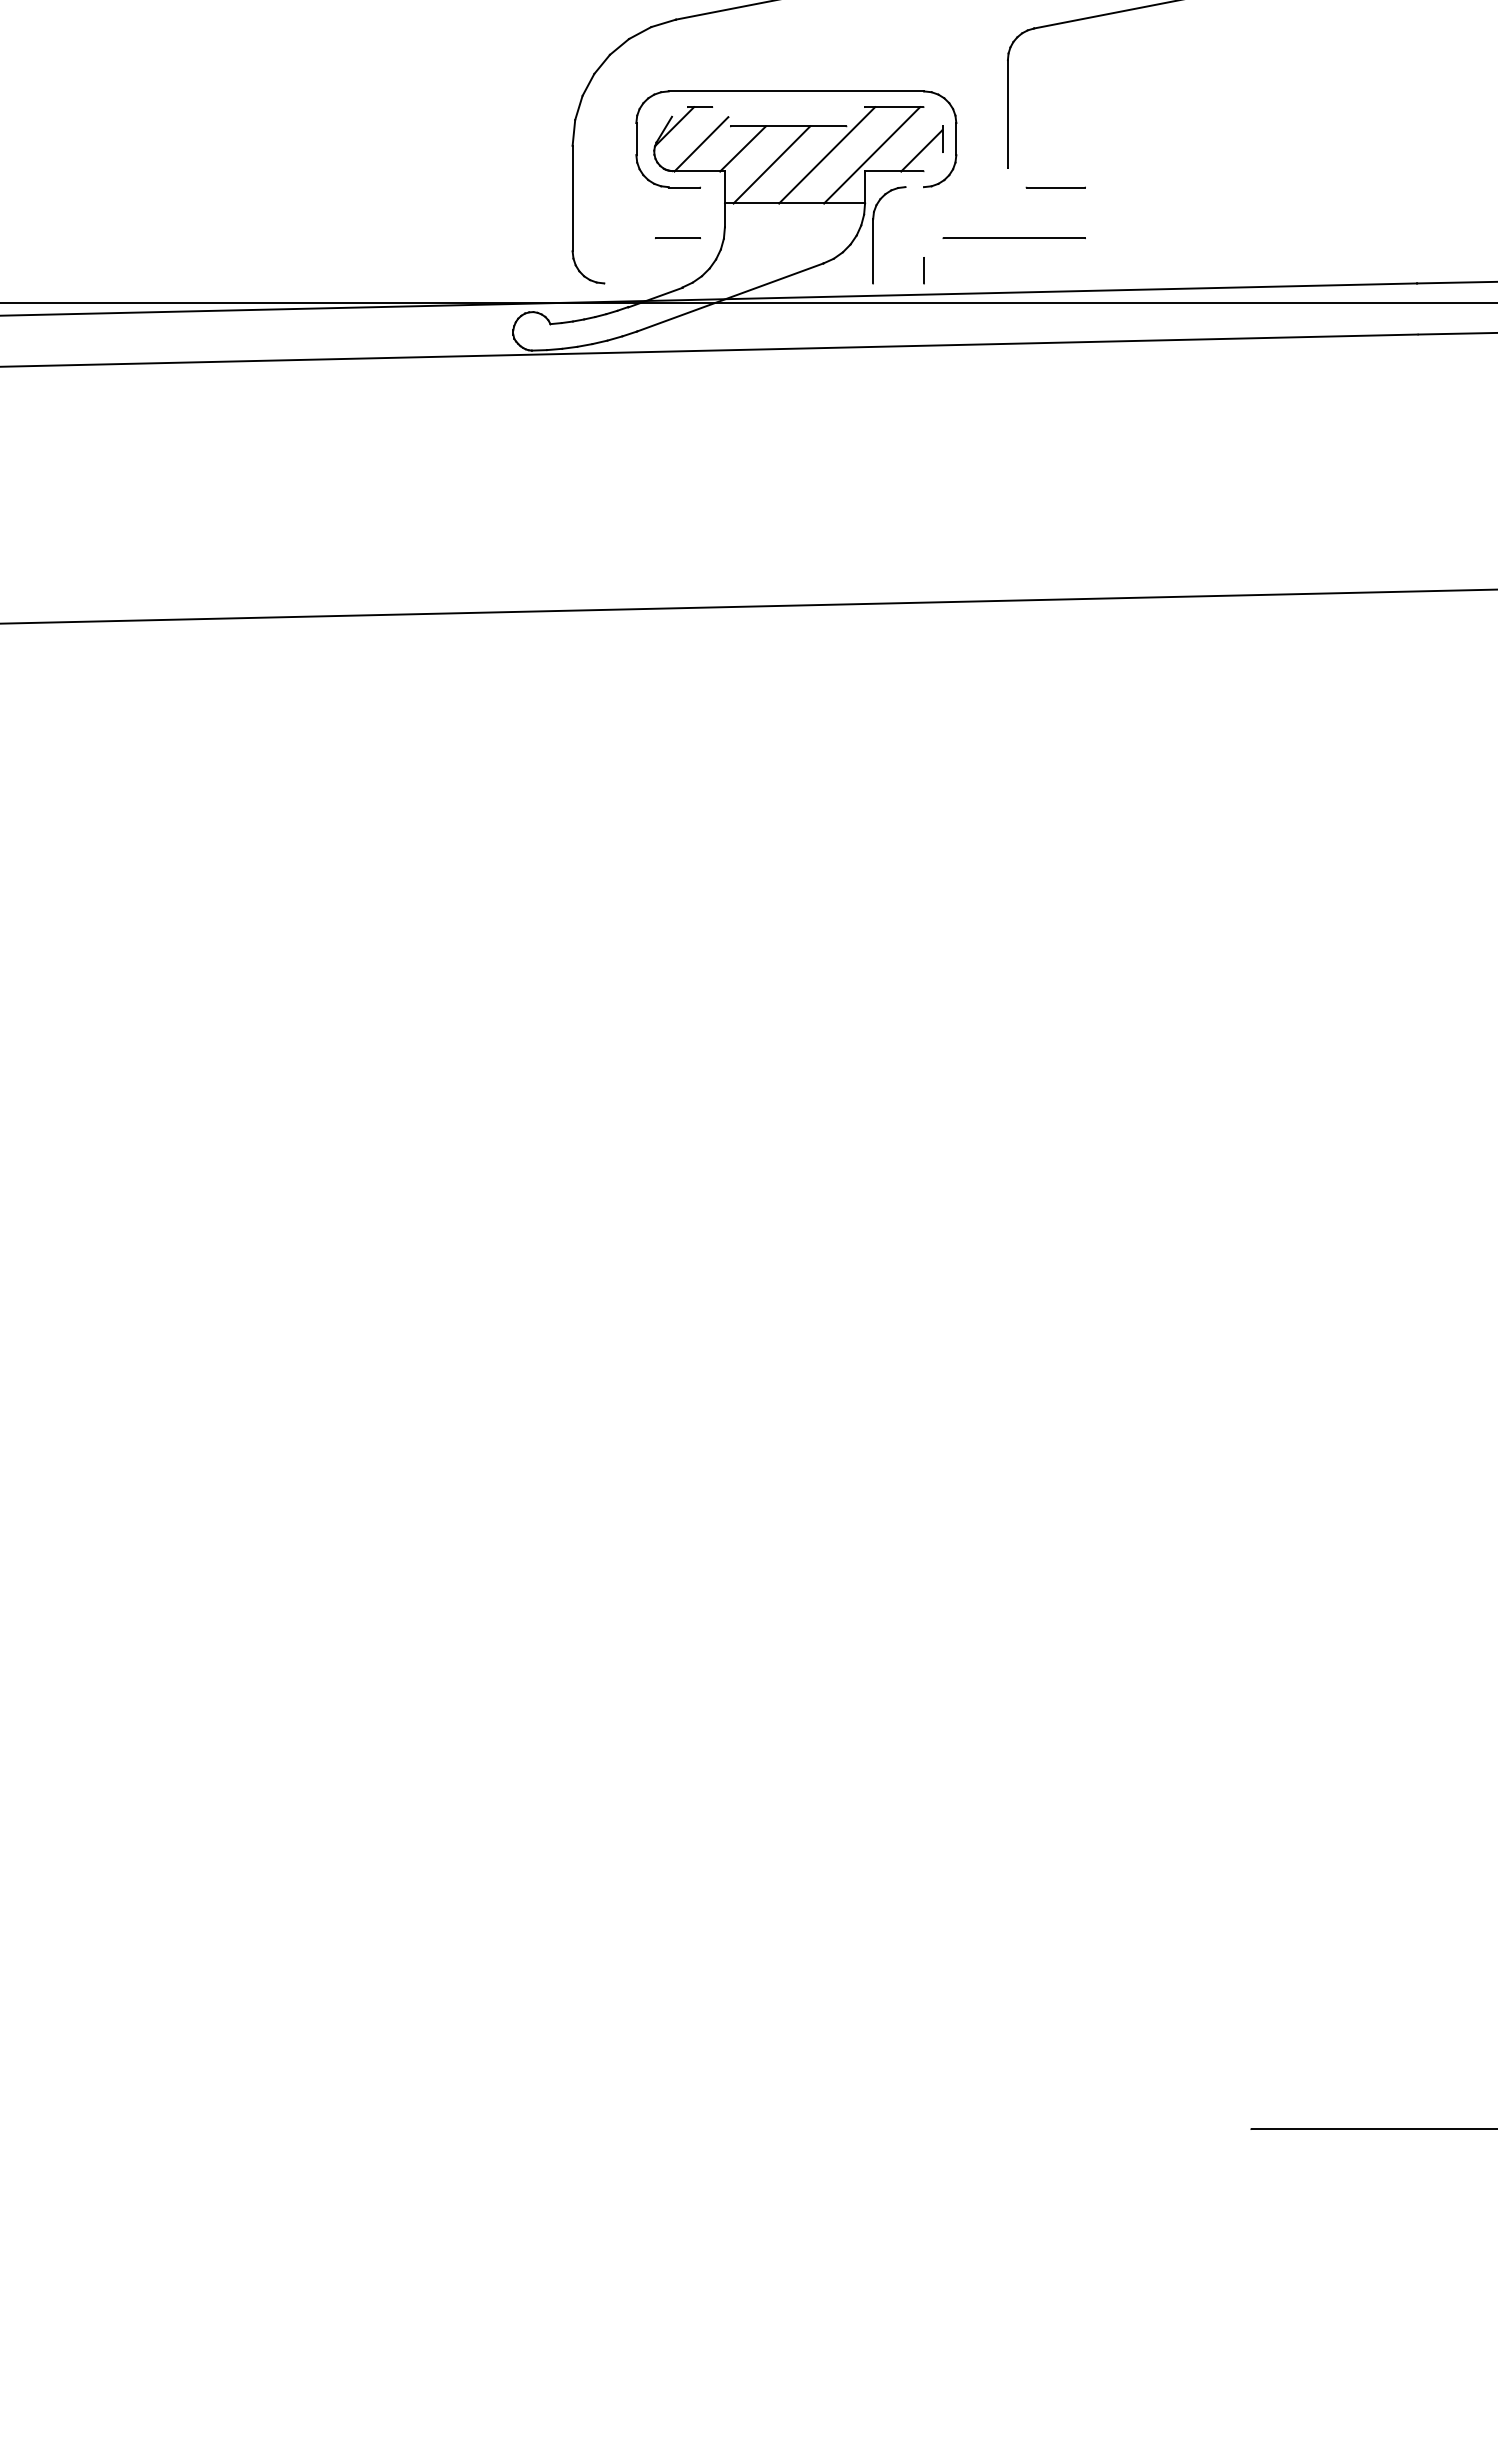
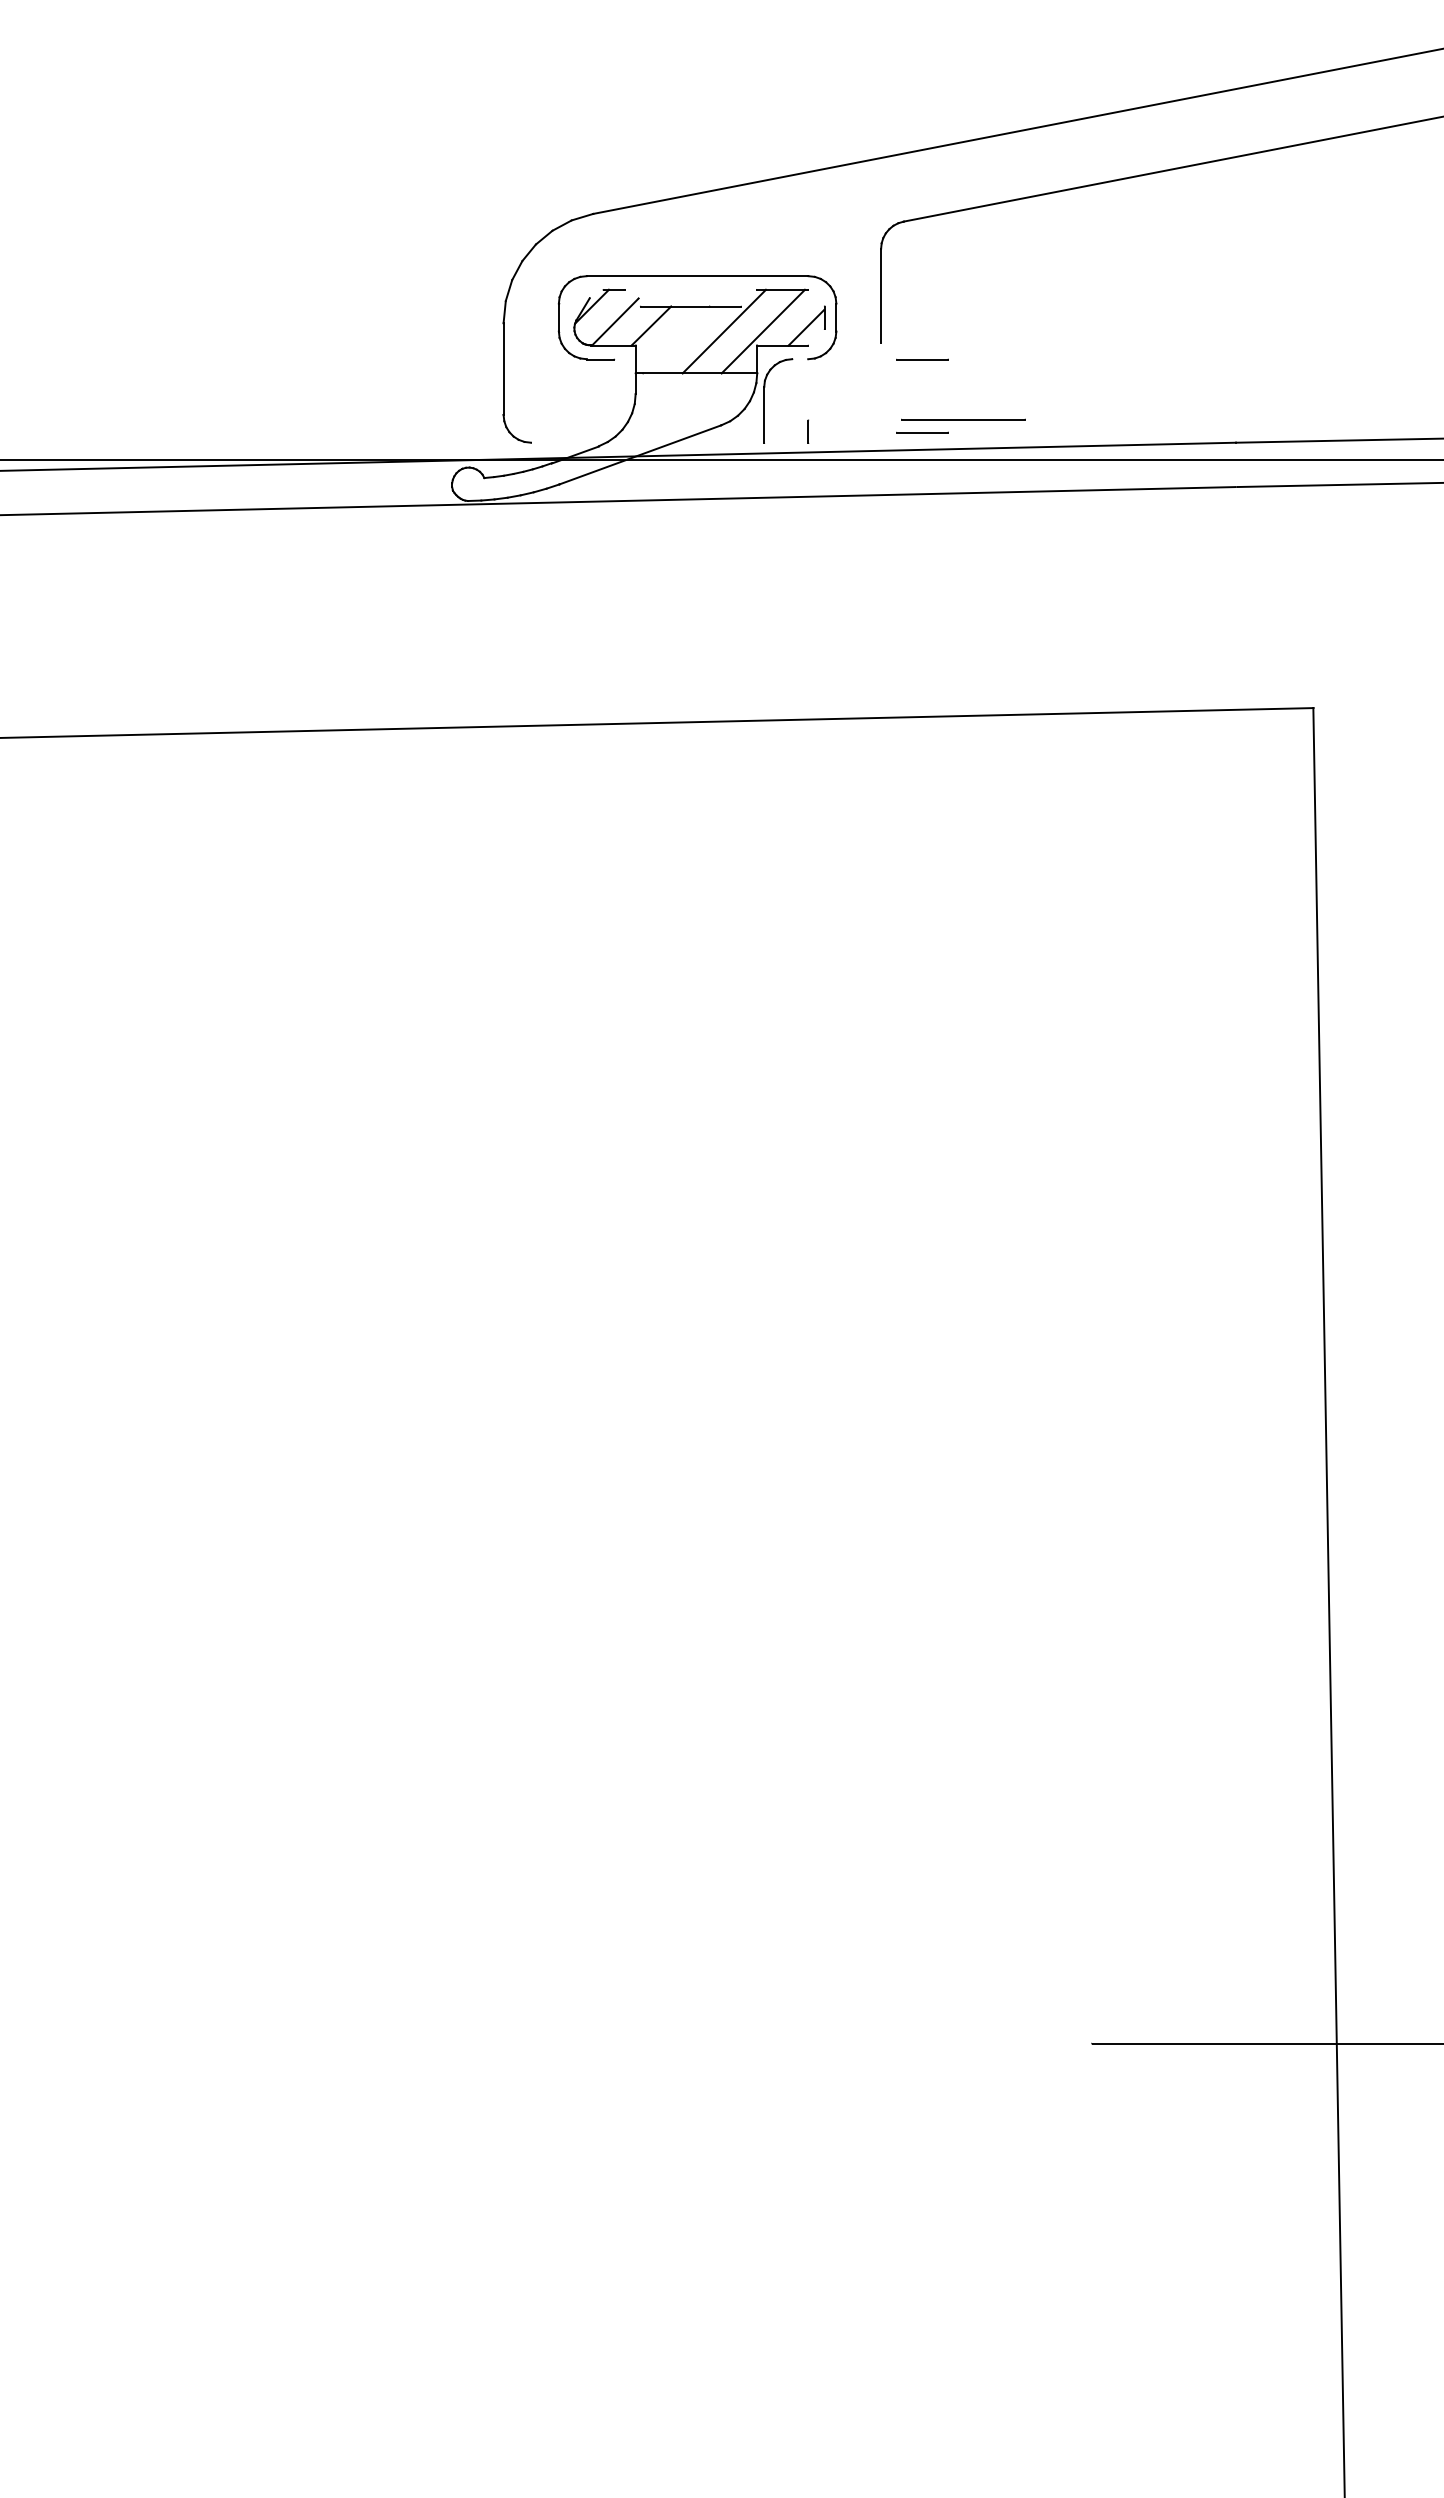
line: (772, 164) -> (676, 339), removed
line: (677, 238) -> (594, 403), removed
line: (1014, 238) -> (963, 419), moved
line: (1055, 271) -> (922, 432), added

